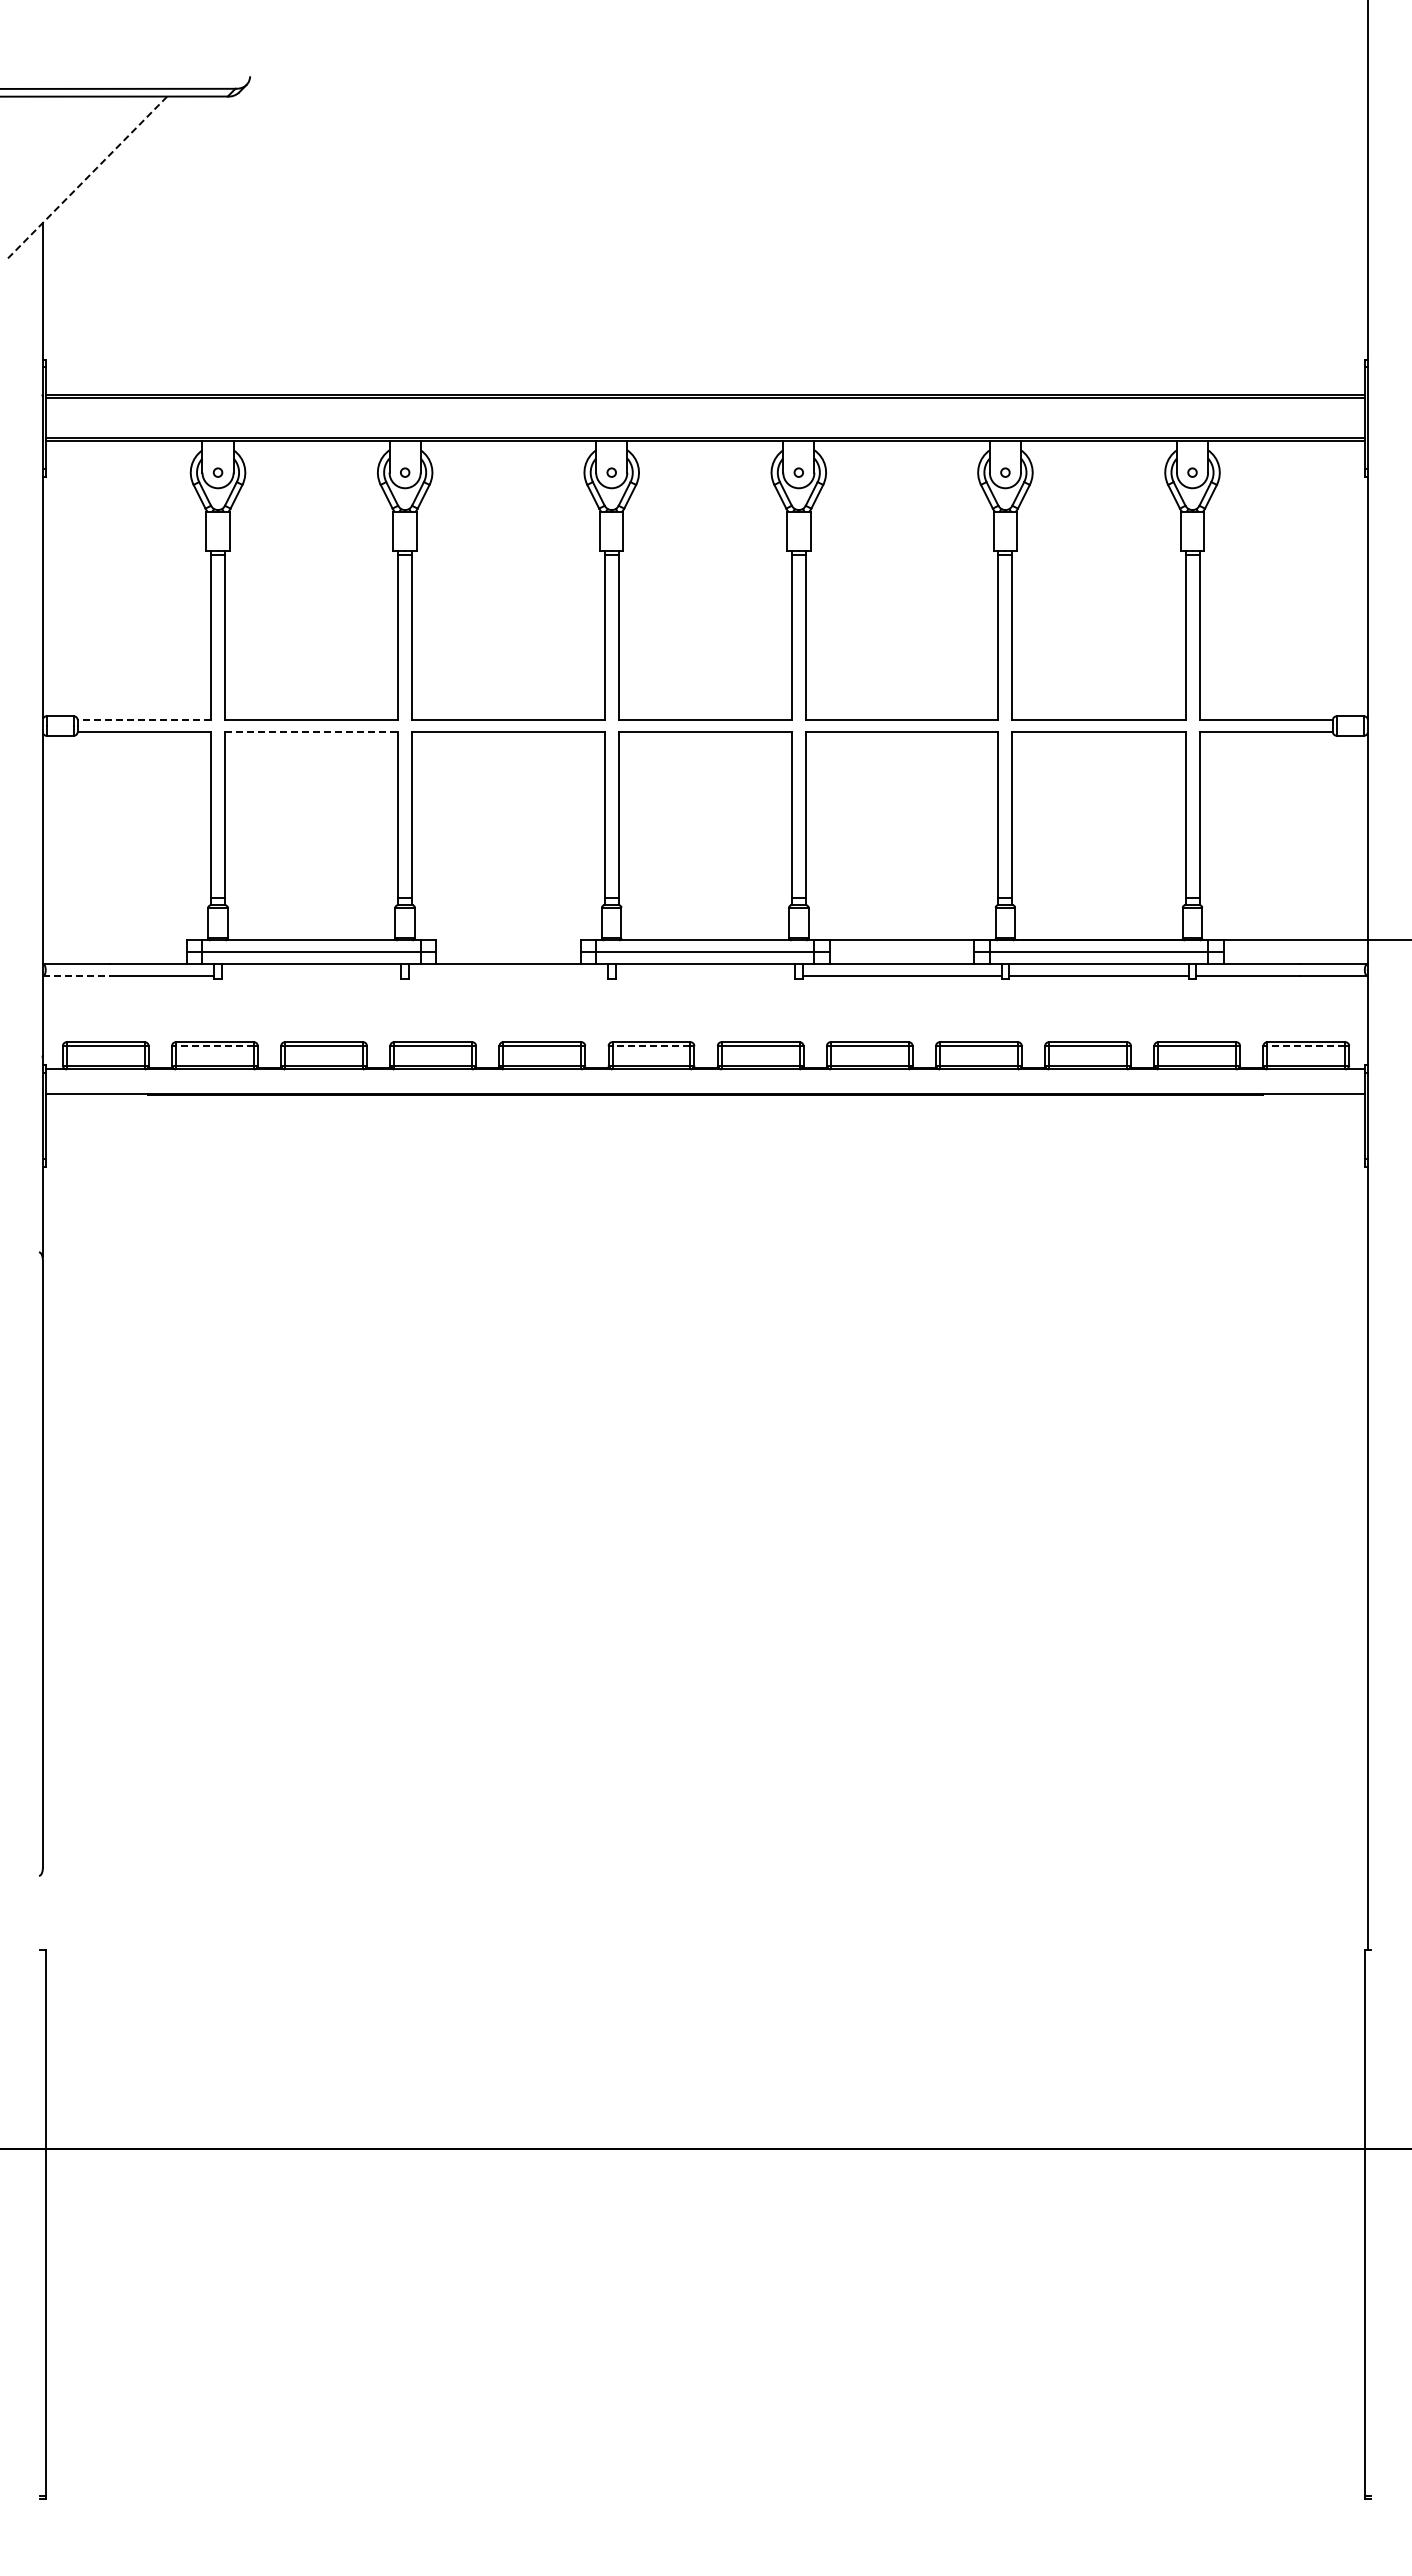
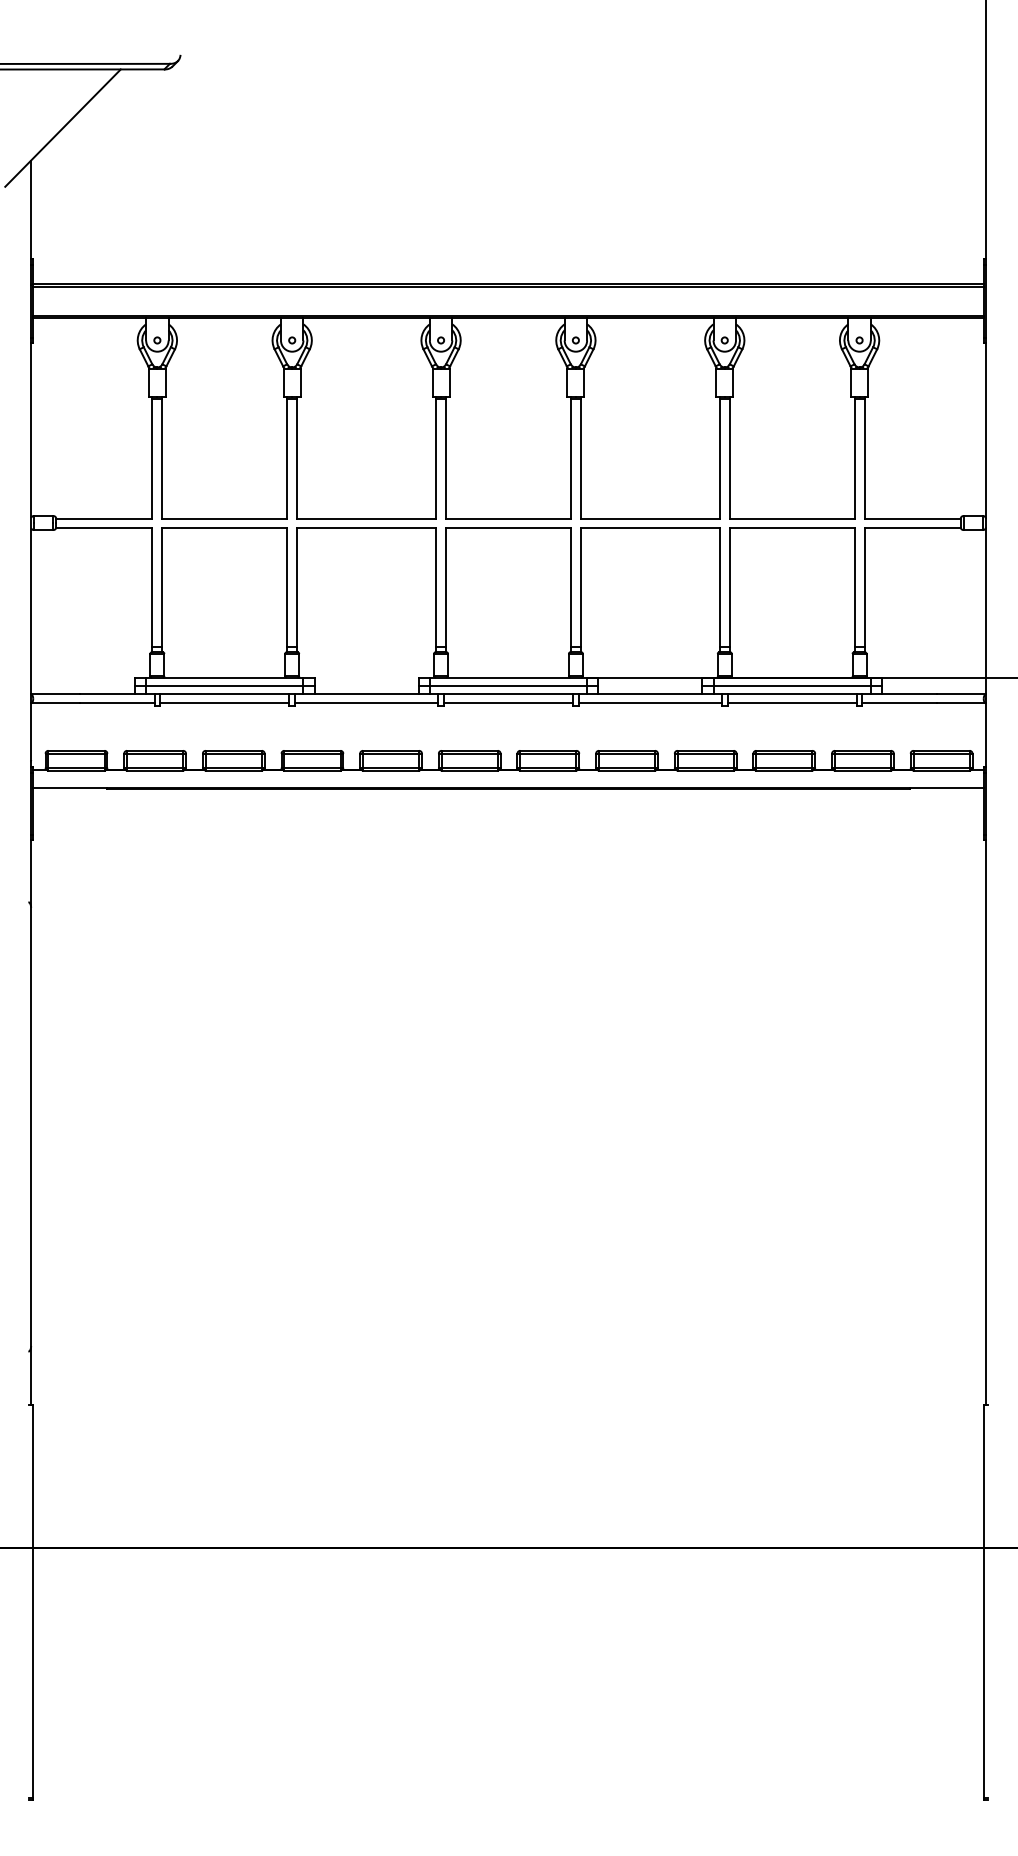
line: (86, 178) -> (62, 128), dashed -> solid
line: (144, 719) -> (104, 518), dashed -> solid
line: (311, 732) -> (224, 527), dashed -> solid
line: (76, 976) -> (55, 703), dashed -> solid
line: (311, 976) -> (224, 703), added
line: (508, 976) -> (366, 703), added
line: (704, 976) -> (507, 703), added
line: (214, 1046) -> (154, 753), dashed -> solid
line: (651, 1046) -> (469, 753), dashed -> solid
line: (1306, 1046) -> (941, 753), dashed -> solid
line: (42, 1909) -> (30, 1375), added

